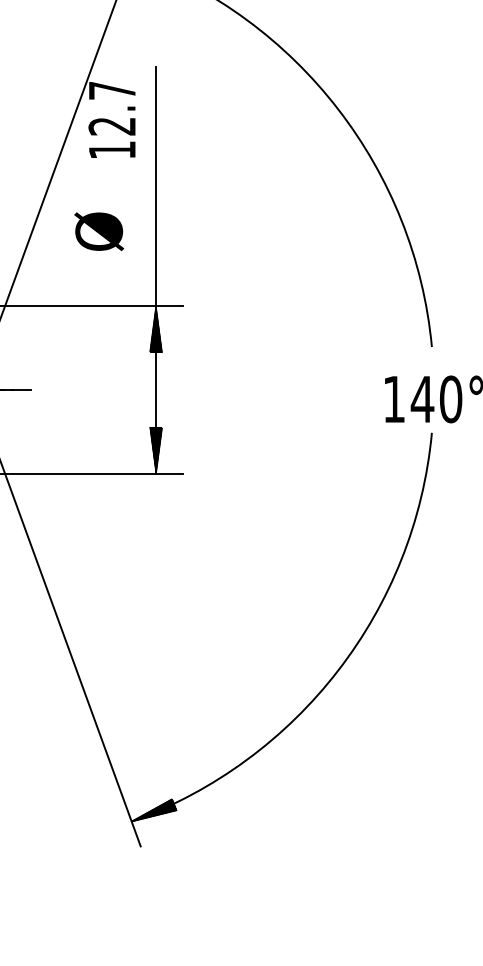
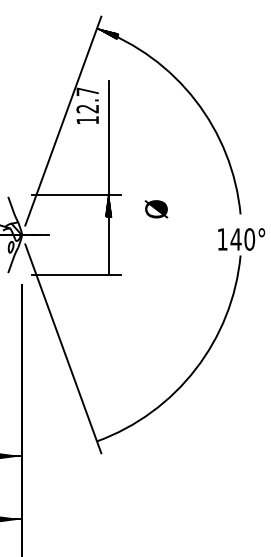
text: (99, 232) -> (156, 209), moved
hatch: (155, 449) -> (108, 263), removed
hatch: (153, 809) -> (107, 435), removed

